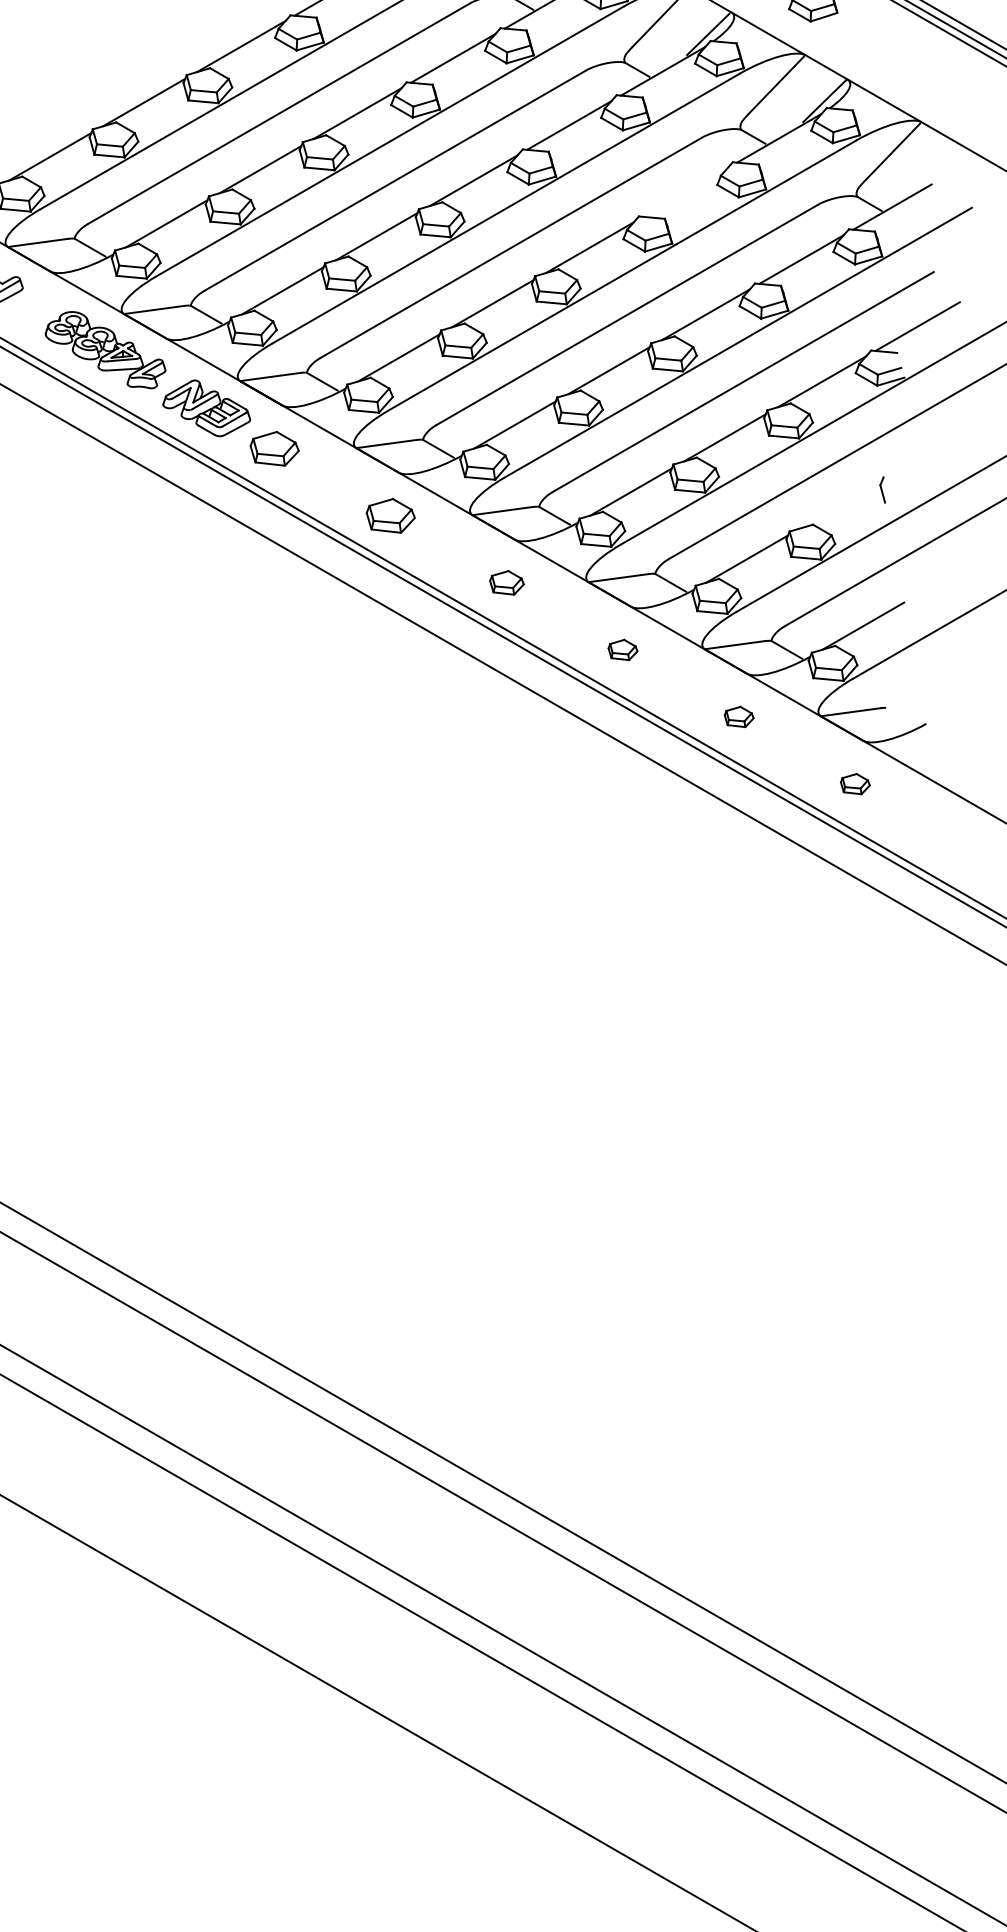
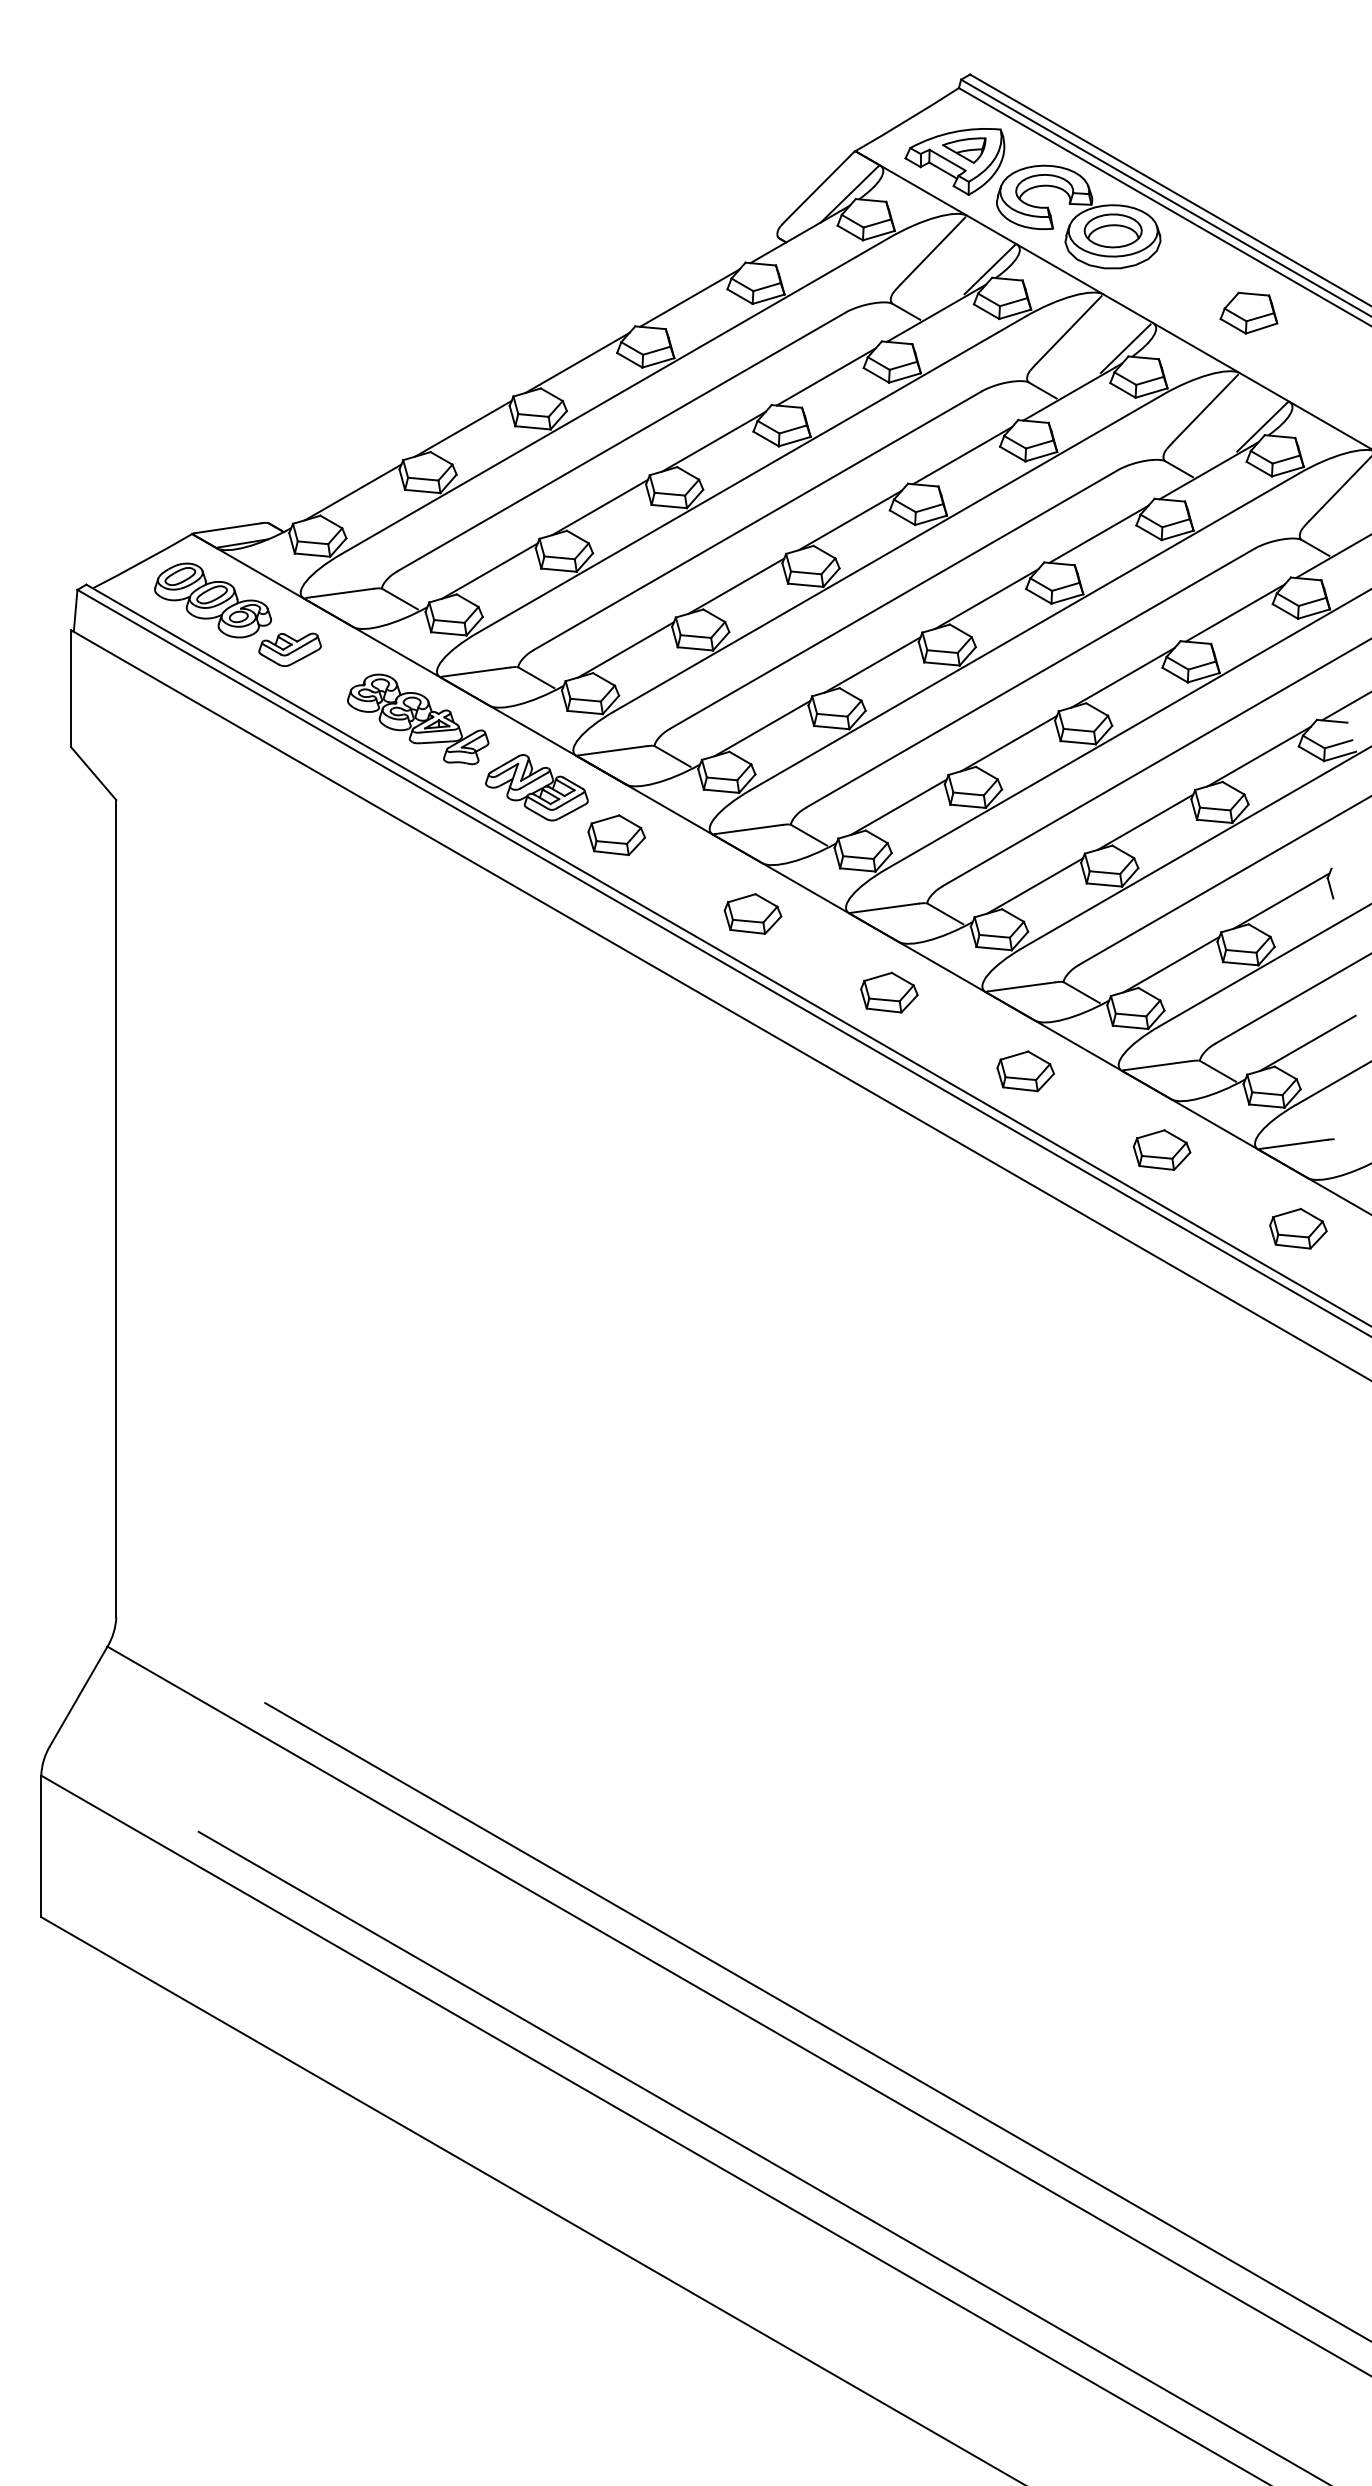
line: (685, 191) -> (1098, 533), added
line: (840, 504) -> (1281, 900), added
part: (507, 582) -> (889, 992), size x1.43
part: (622, 650) -> (1025, 1071), size x1.67
part: (738, 716) -> (1161, 1149), size x1.67
part: (855, 783) -> (1298, 1228), size x1.67

